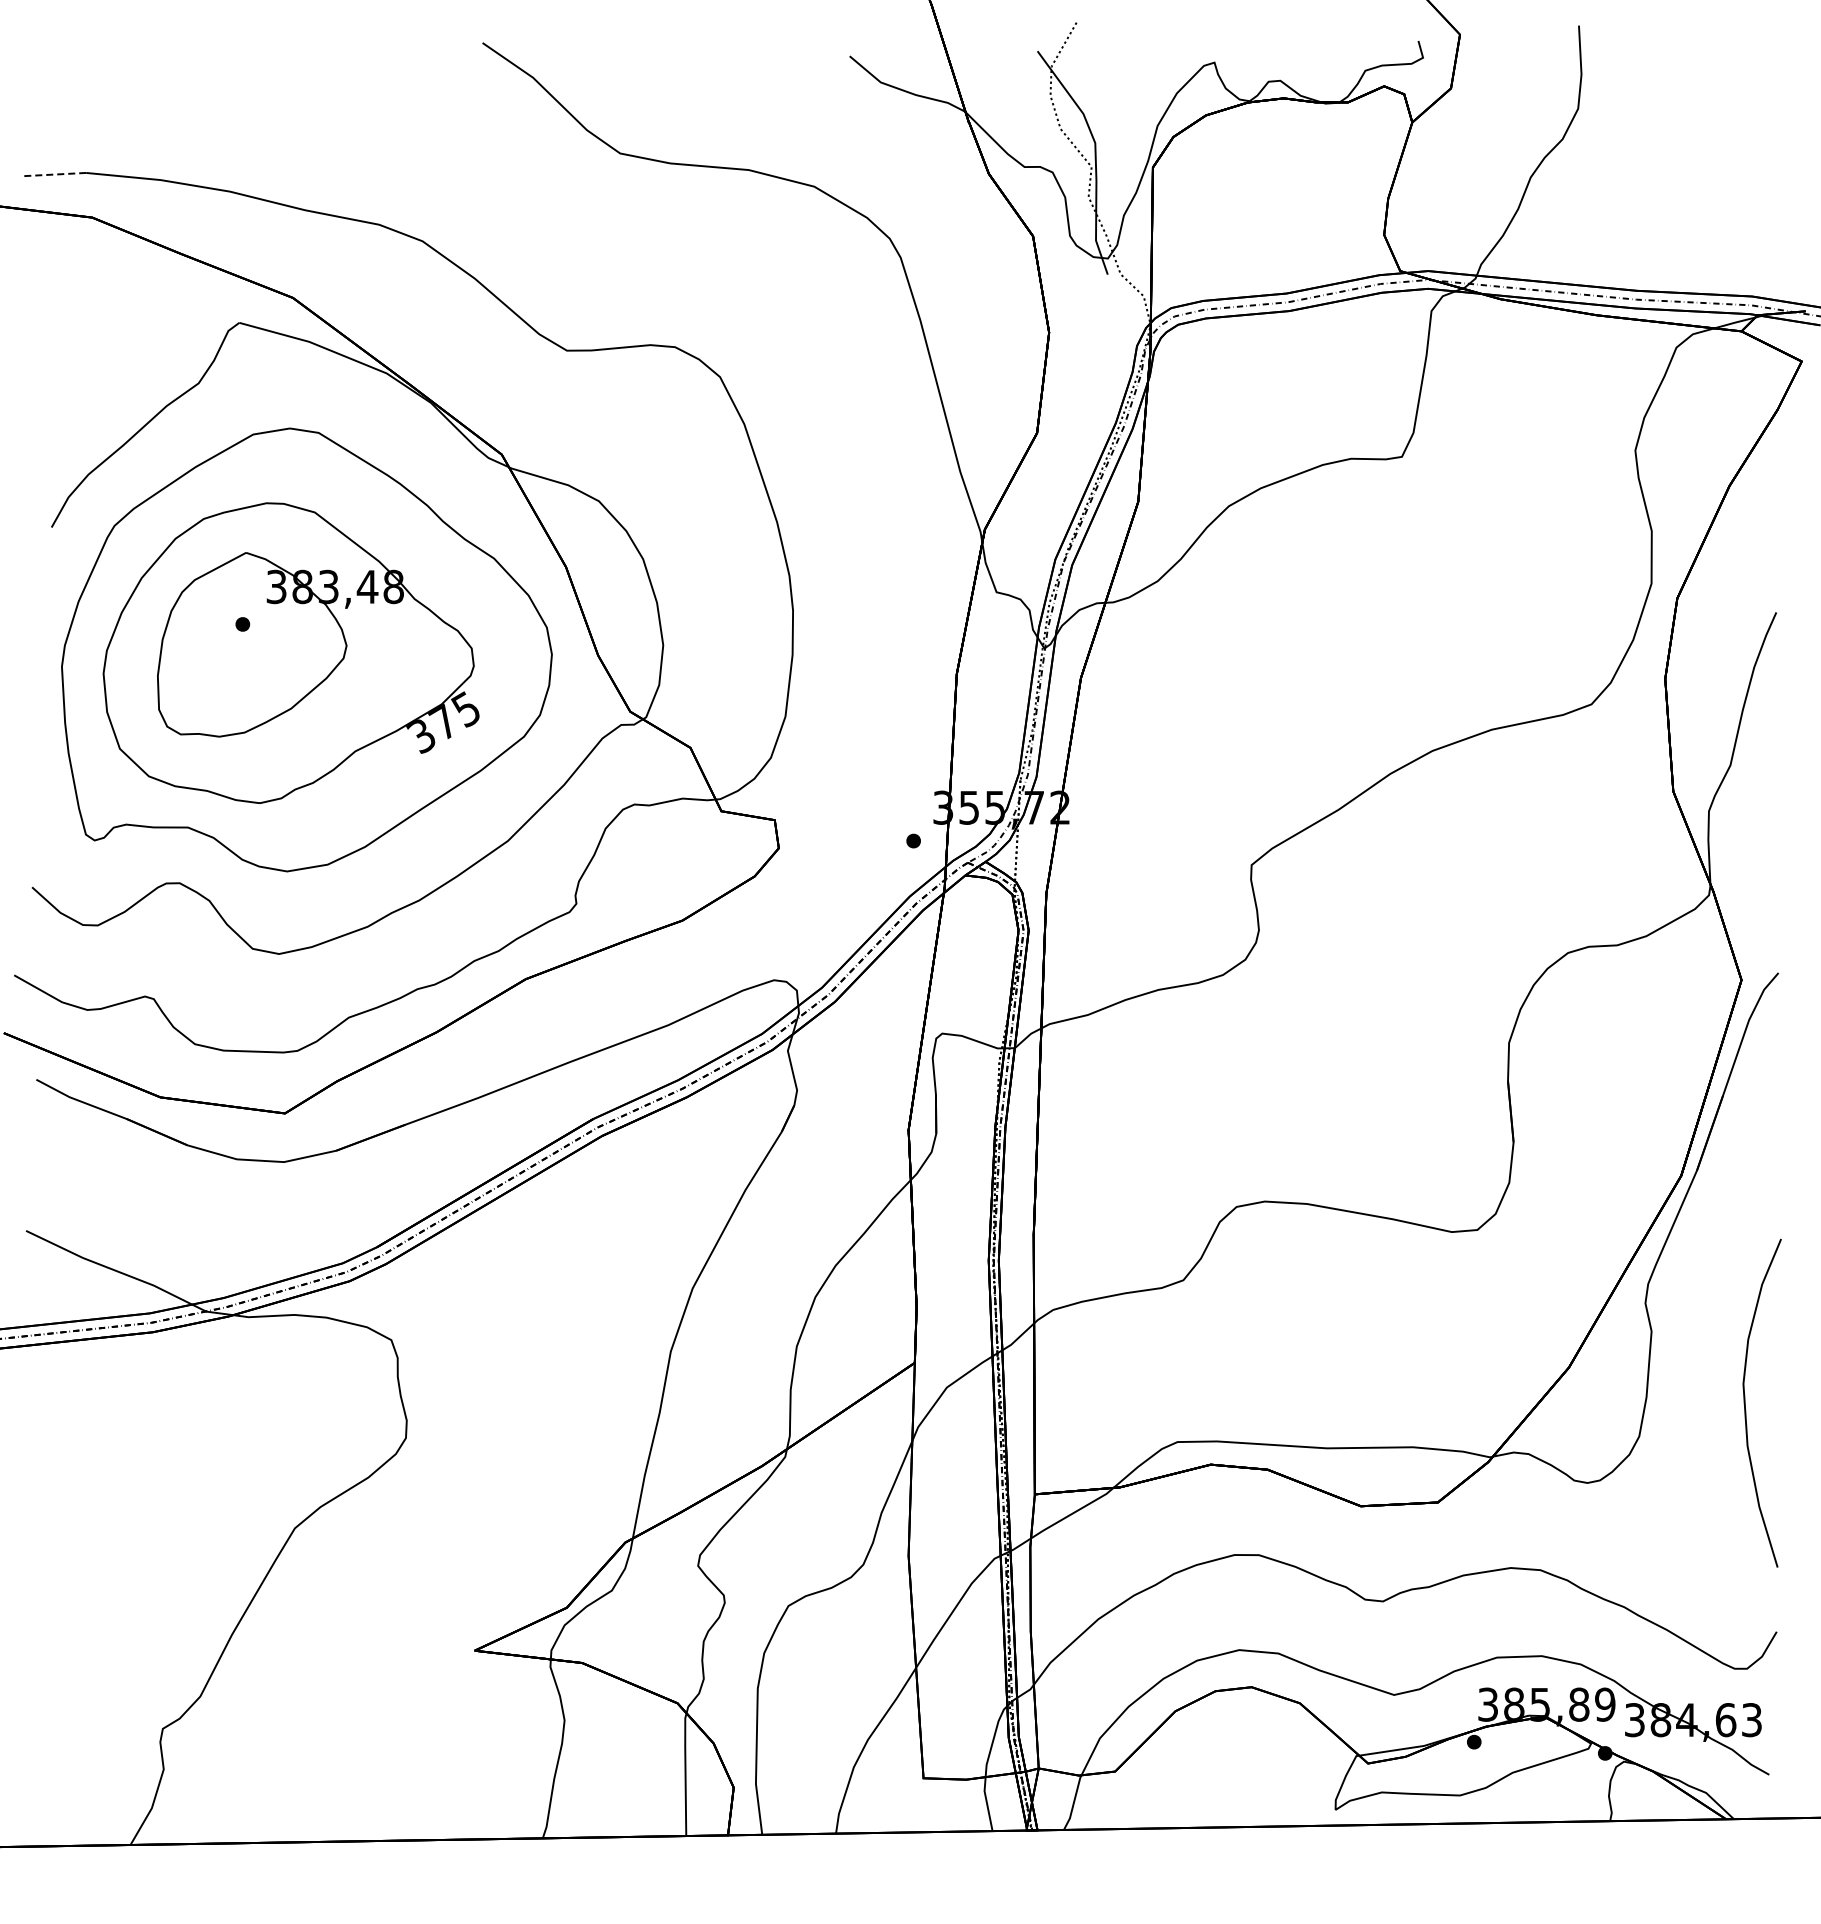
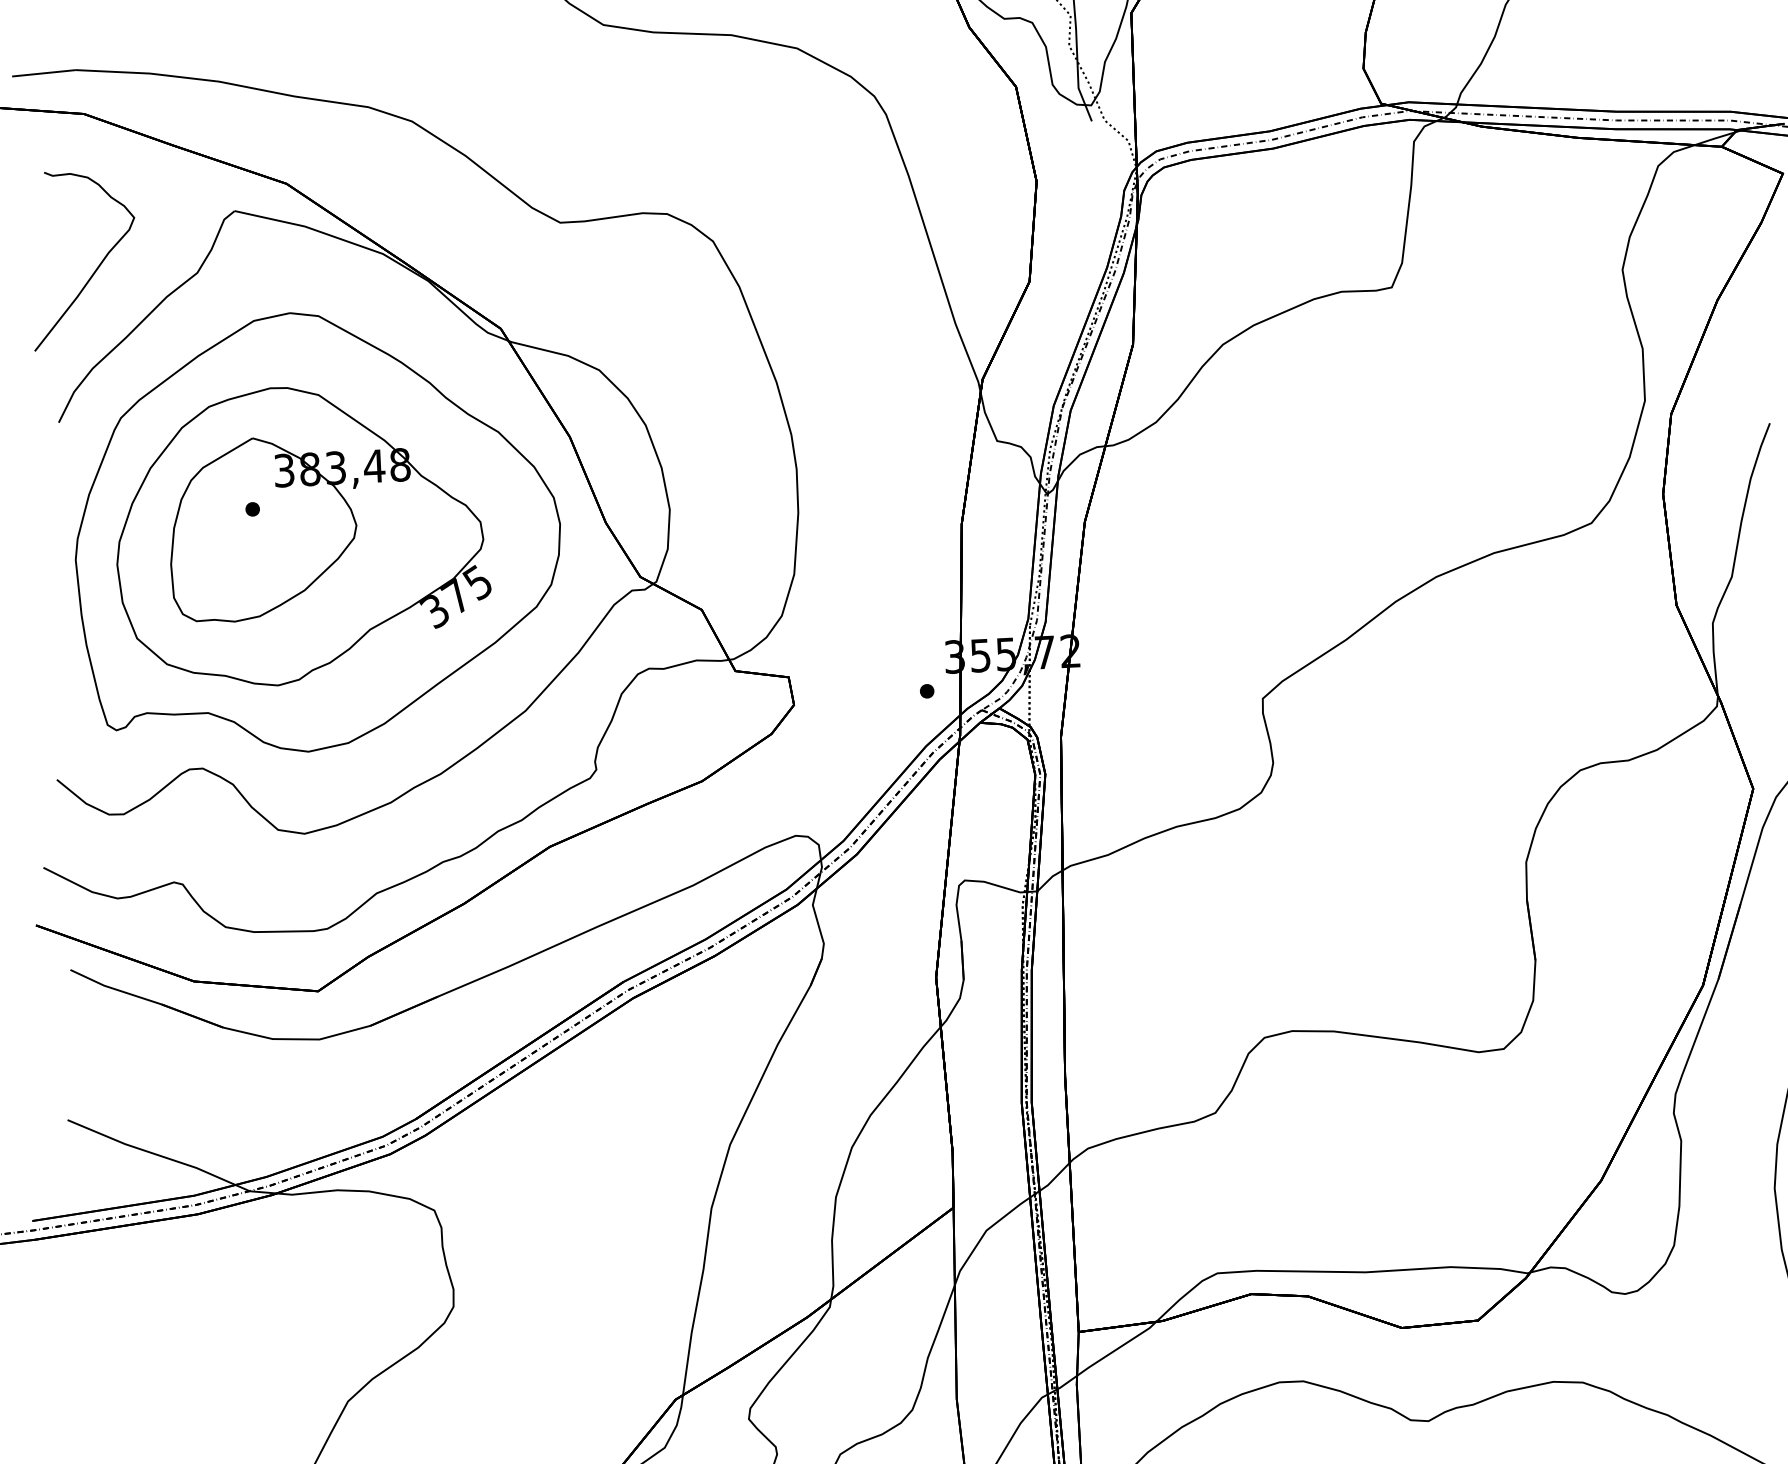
line: (53, 174) -> (43, 73), dashed -> solid
curve: (95, 375) -> (94, 270), added

